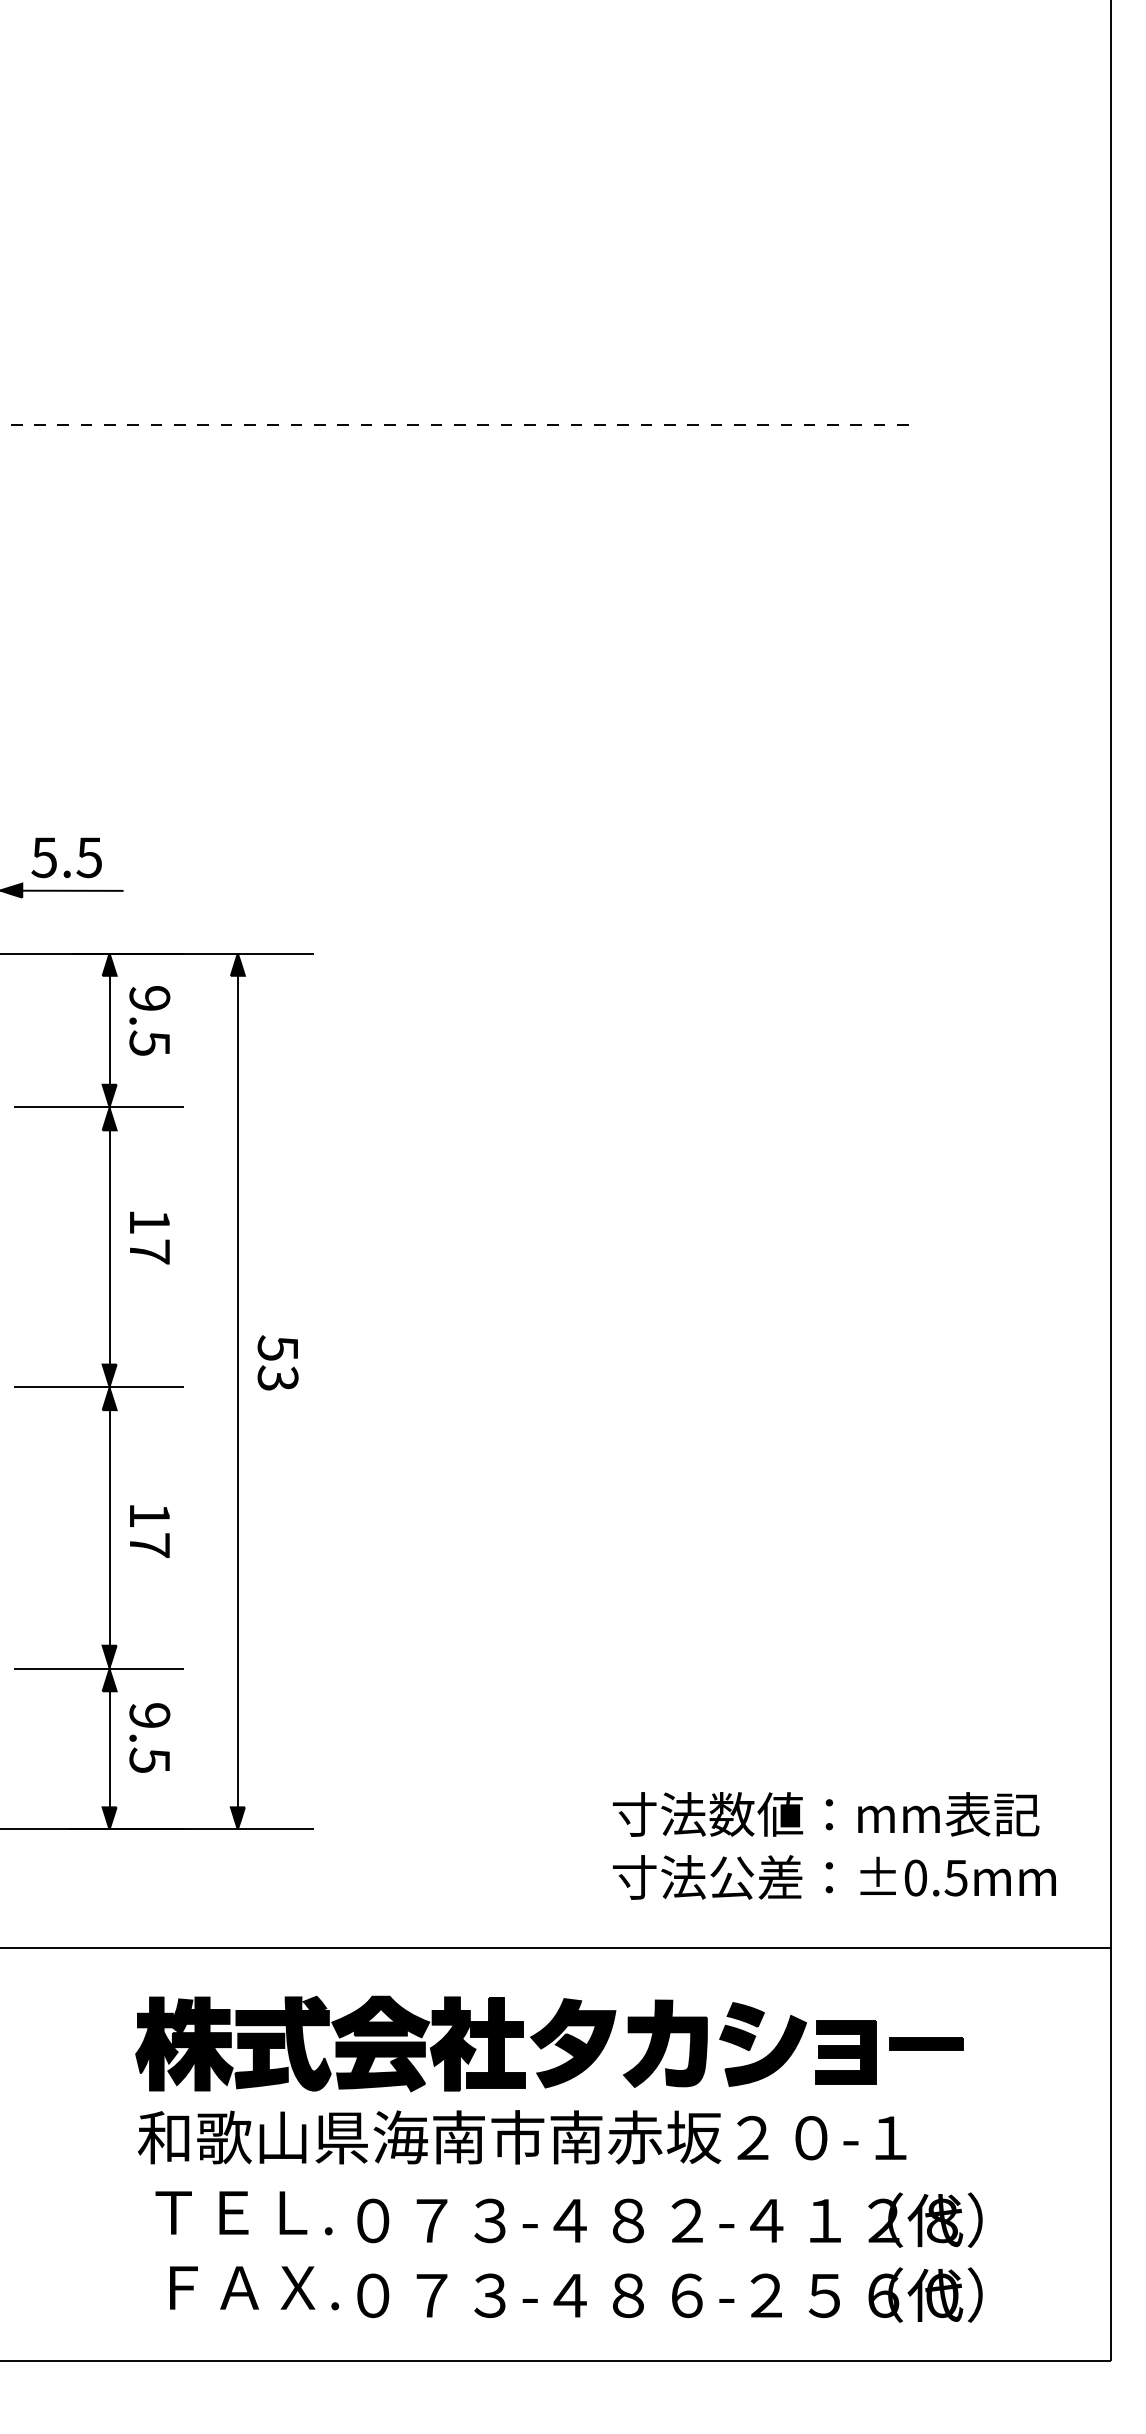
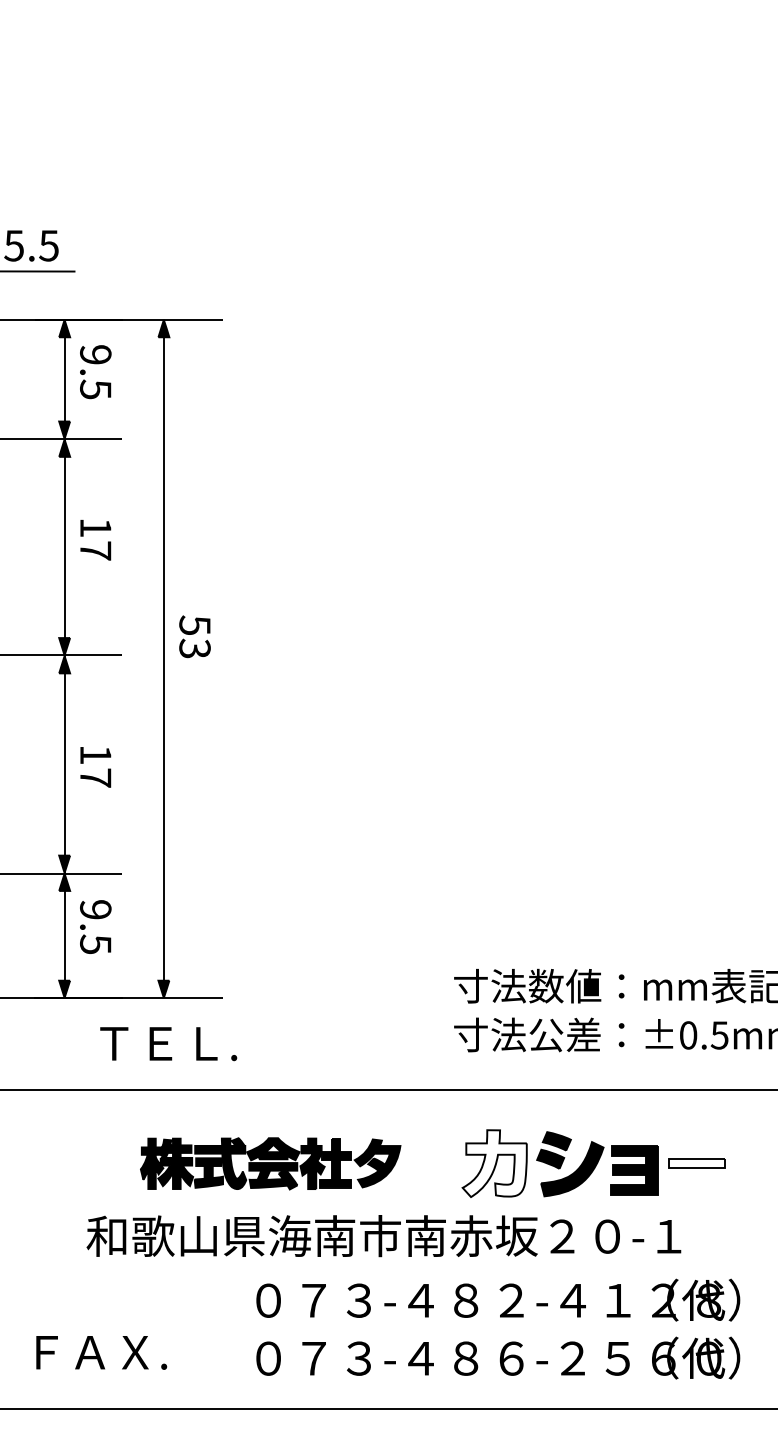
part: (375, 2043) -> (270, 1163), size x0.7
fill: (665, 2043) -> (494, 1163), removed
fill: (926, 2043) -> (696, 1163), removed
text: (243, 2213) -> (168, 1044), moved
text: (254, 2288) -> (101, 1353), moved

